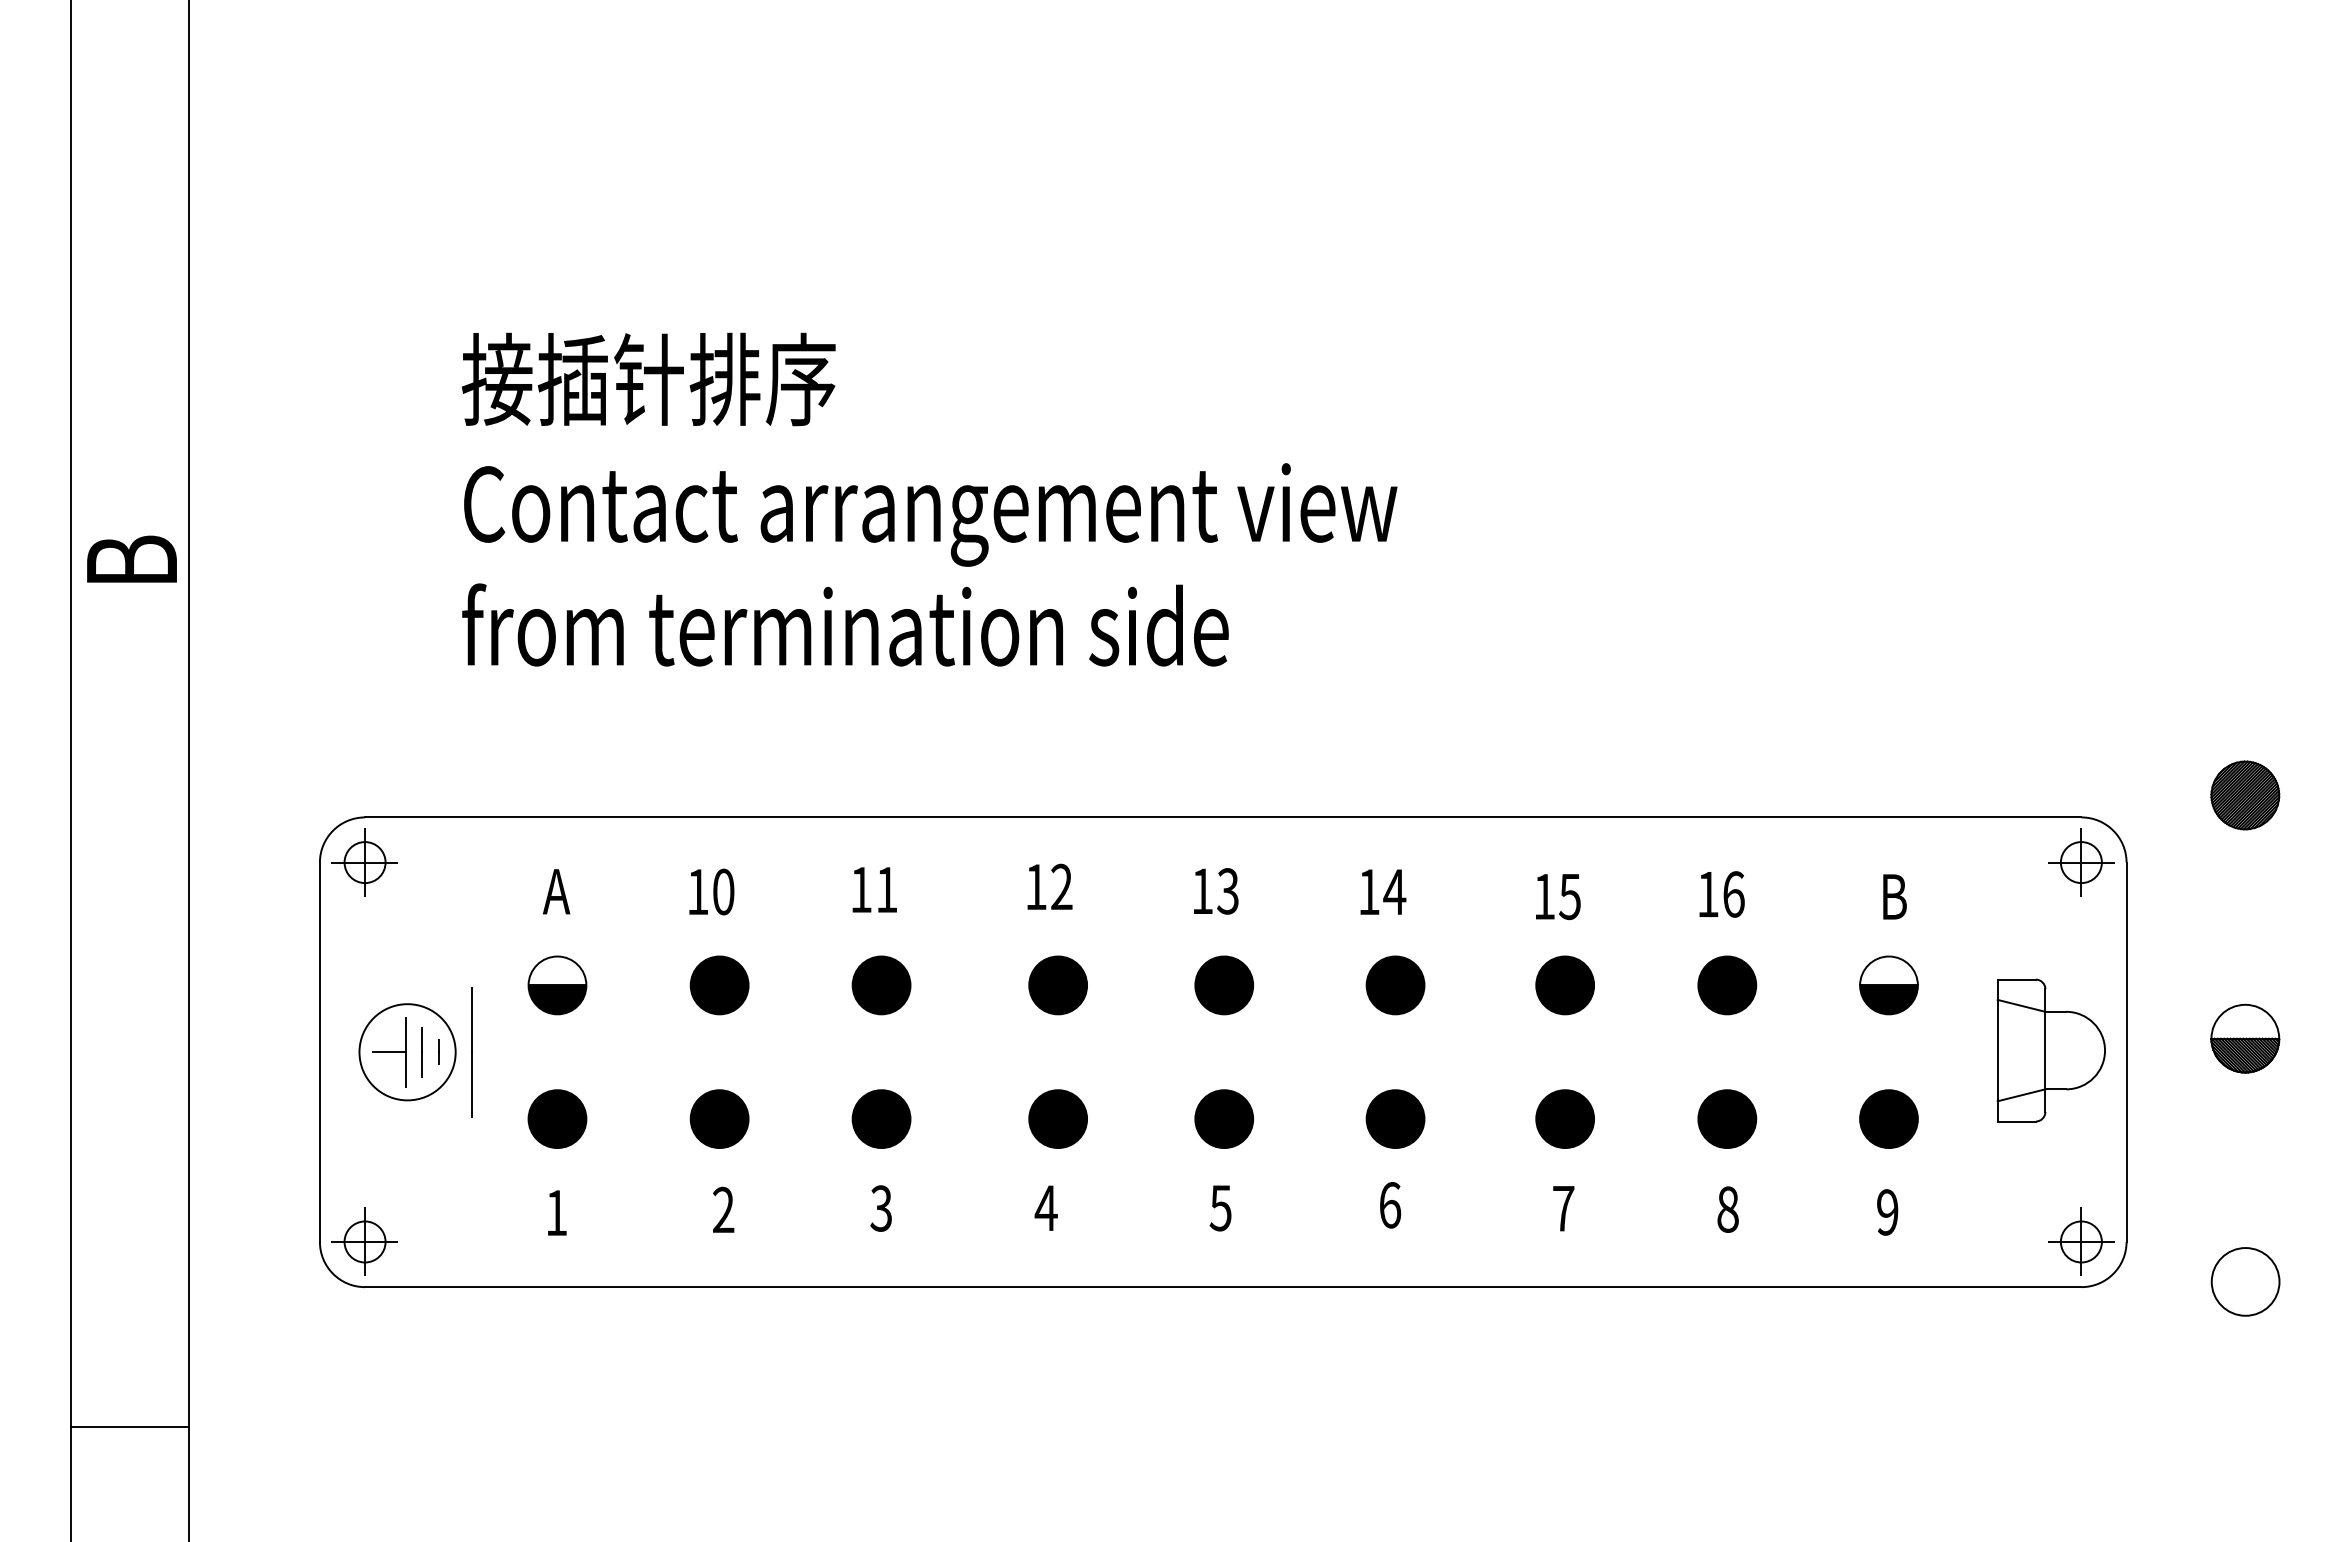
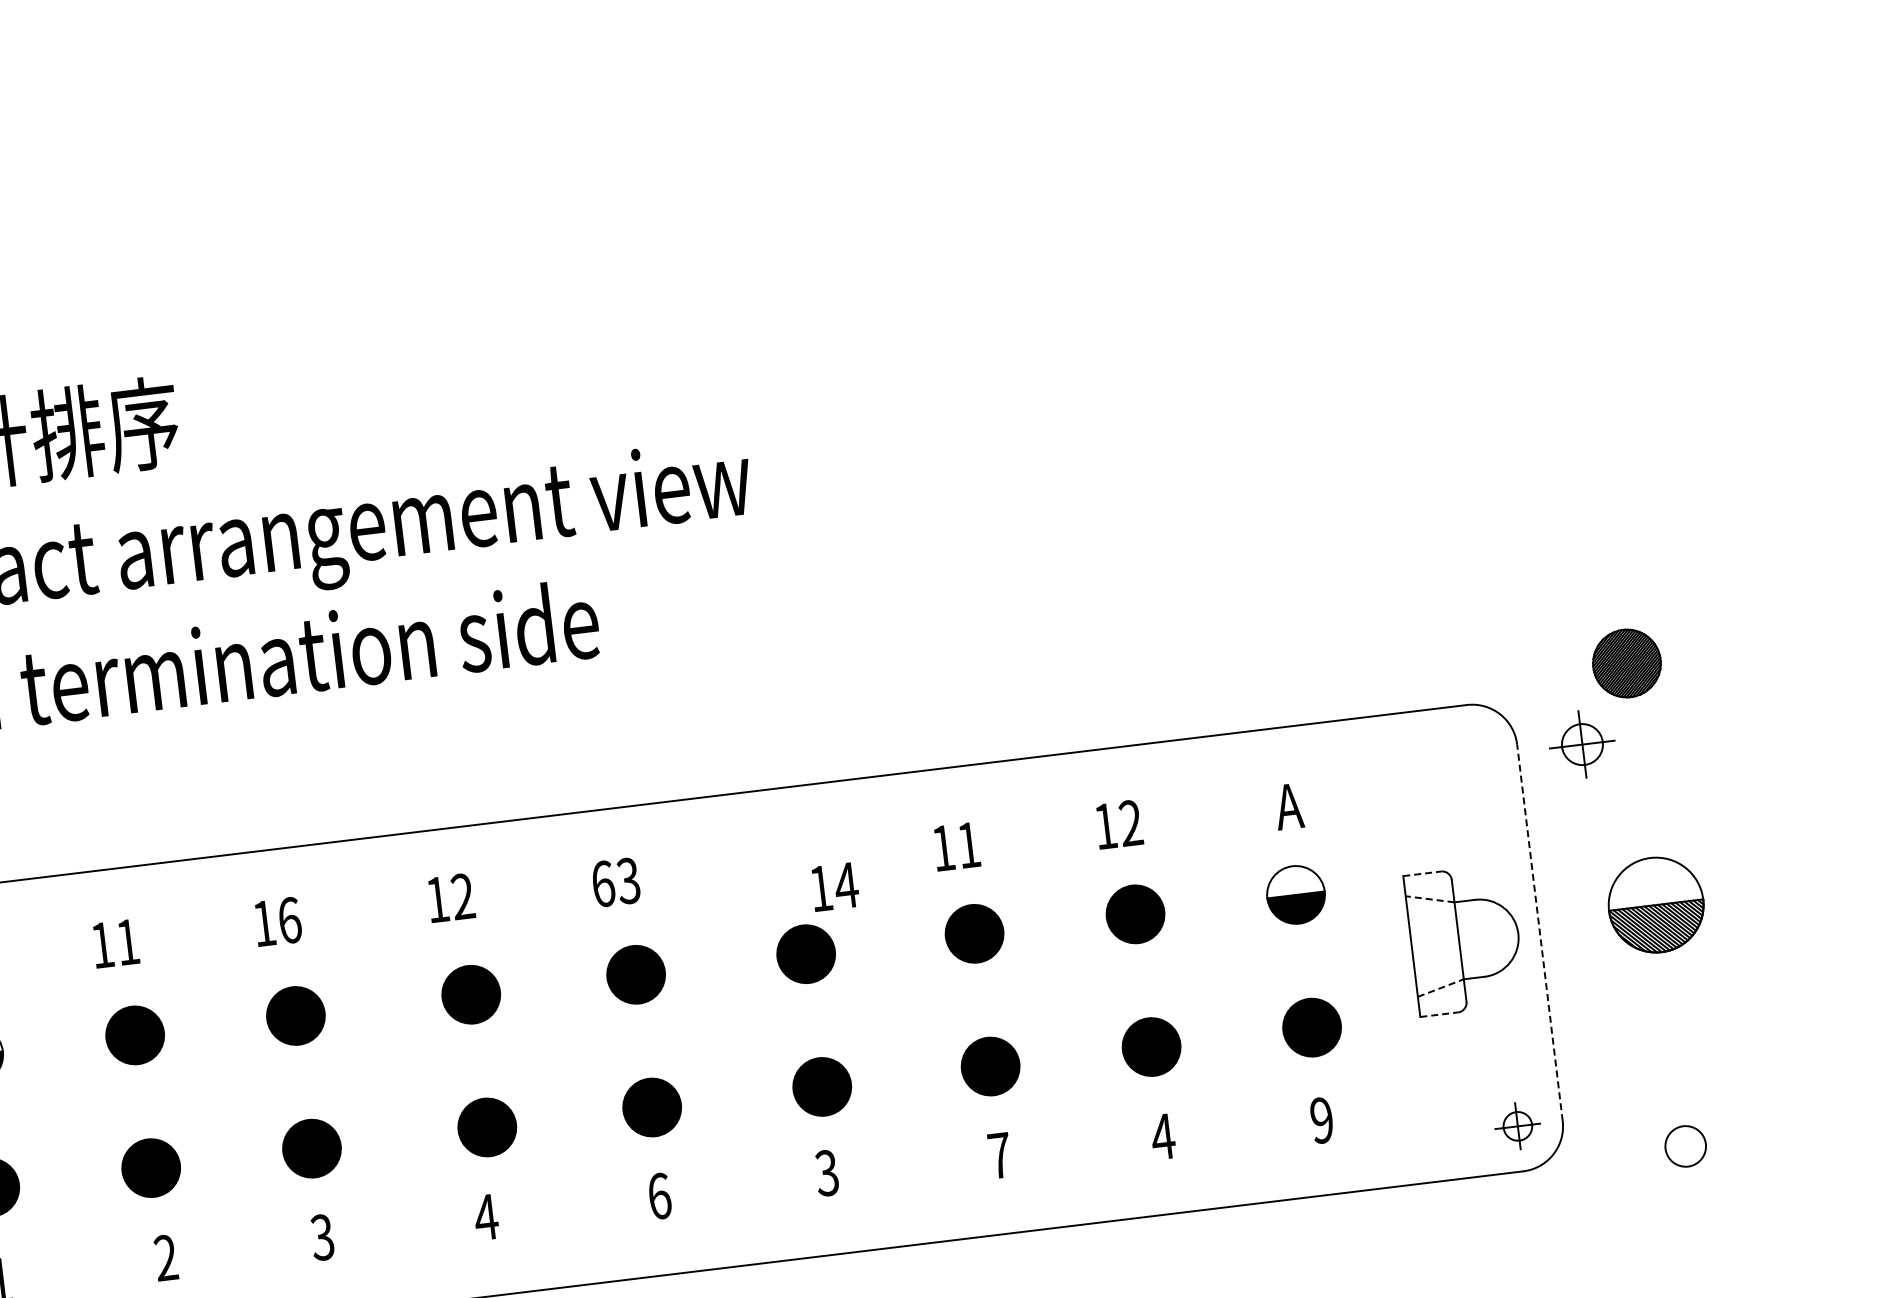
part: (2081, 862) -> (1582, 744), moved
text: (887, 889) -> (290, 920), 11 -> 16
text: (723, 891) -> (127, 941), 10 -> 11
text: (1202, 891) -> (603, 884), 13 -> 63
text: (1383, 891) -> (835, 886), moved
text: (1733, 894) -> (1130, 823), 16 -> 12
text: (1892, 896) -> (1288, 806), B -> A
text: (1569, 897) -> (968, 846), 15 -> 11
line: (2017, 979) -> (1422, 873), solid -> dashed
line: (2021, 1005) -> (1430, 898), solid -> dashed
part: (2245, 1038) -> (1656, 904), size x1.4
line: (2126, 1052) -> (1539, 932), solid -> dashed
line: (2021, 1095) -> (1440, 988), solid -> dashed
line: (2017, 1121) -> (1439, 1014), solid -> dashed
text: (1390, 1205) -> (827, 1173), 6 -> 3
text: (1220, 1207) -> (659, 1195), 5 -> 6
text: (1727, 1209) -> (1162, 1136), 8 -> 4
part: (2081, 1241) -> (1517, 1126), size x0.7
circle: (2245, 1281) -> (1685, 1146), size x0.6

